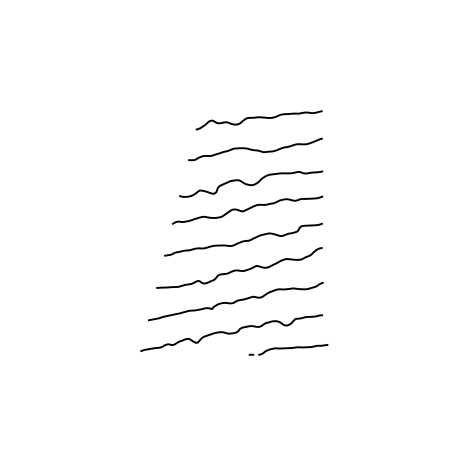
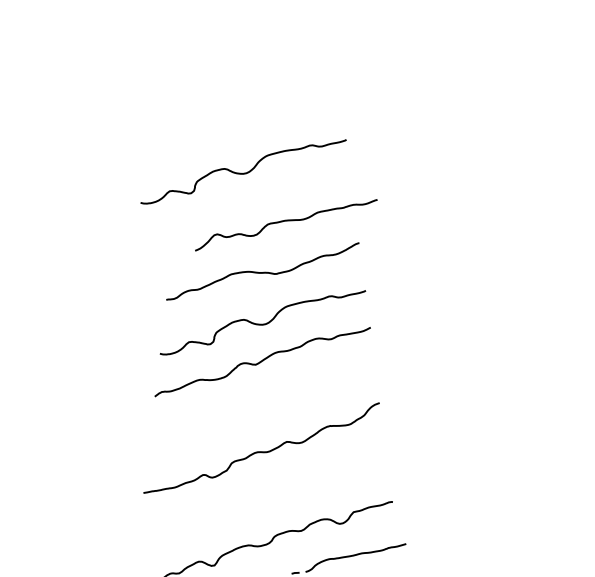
curve: (251, 81) -> (244, 172), added
curve: (258, 118) -> (284, 222), moved
curve: (243, 240) -> (262, 407), removed
curve: (235, 301) -> (262, 498), removed

